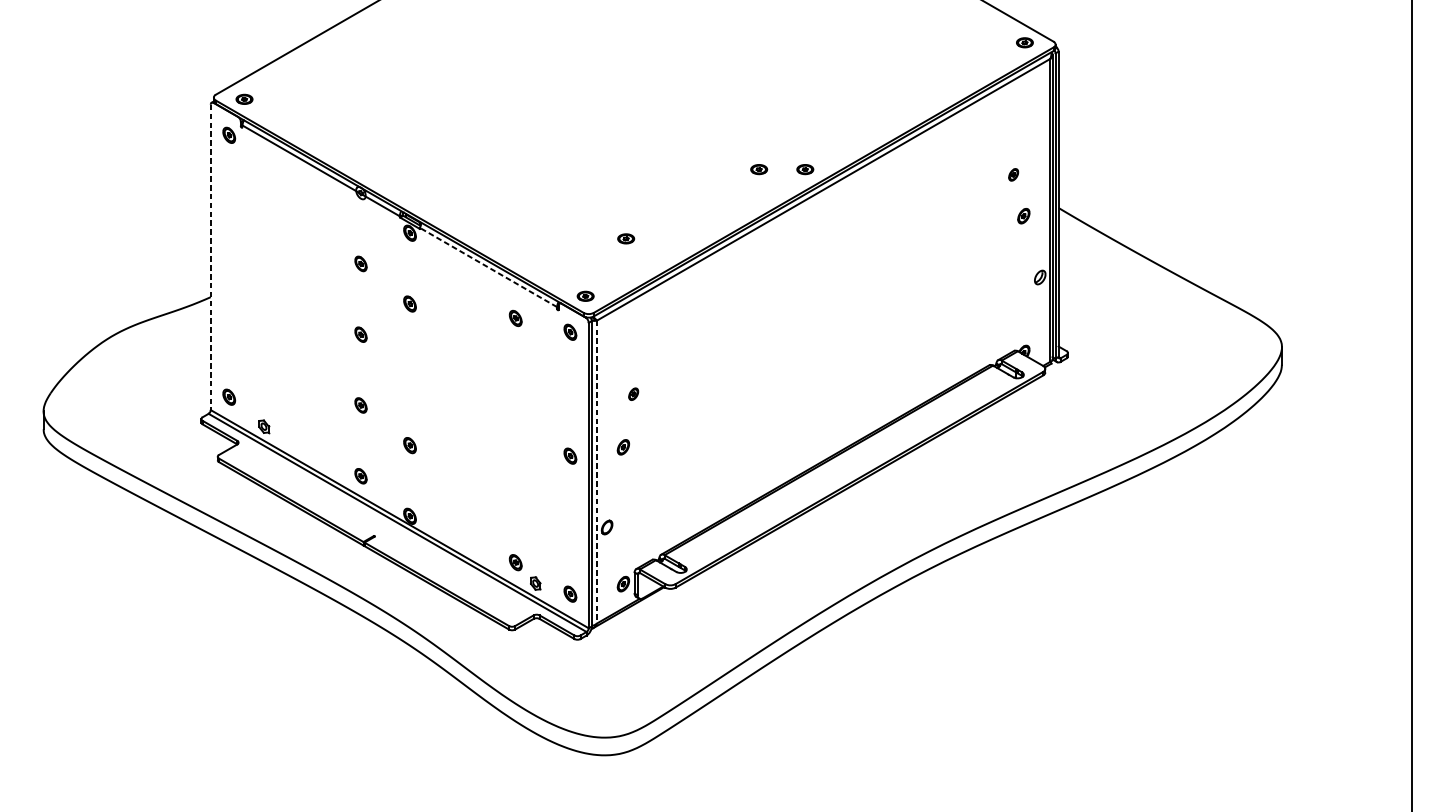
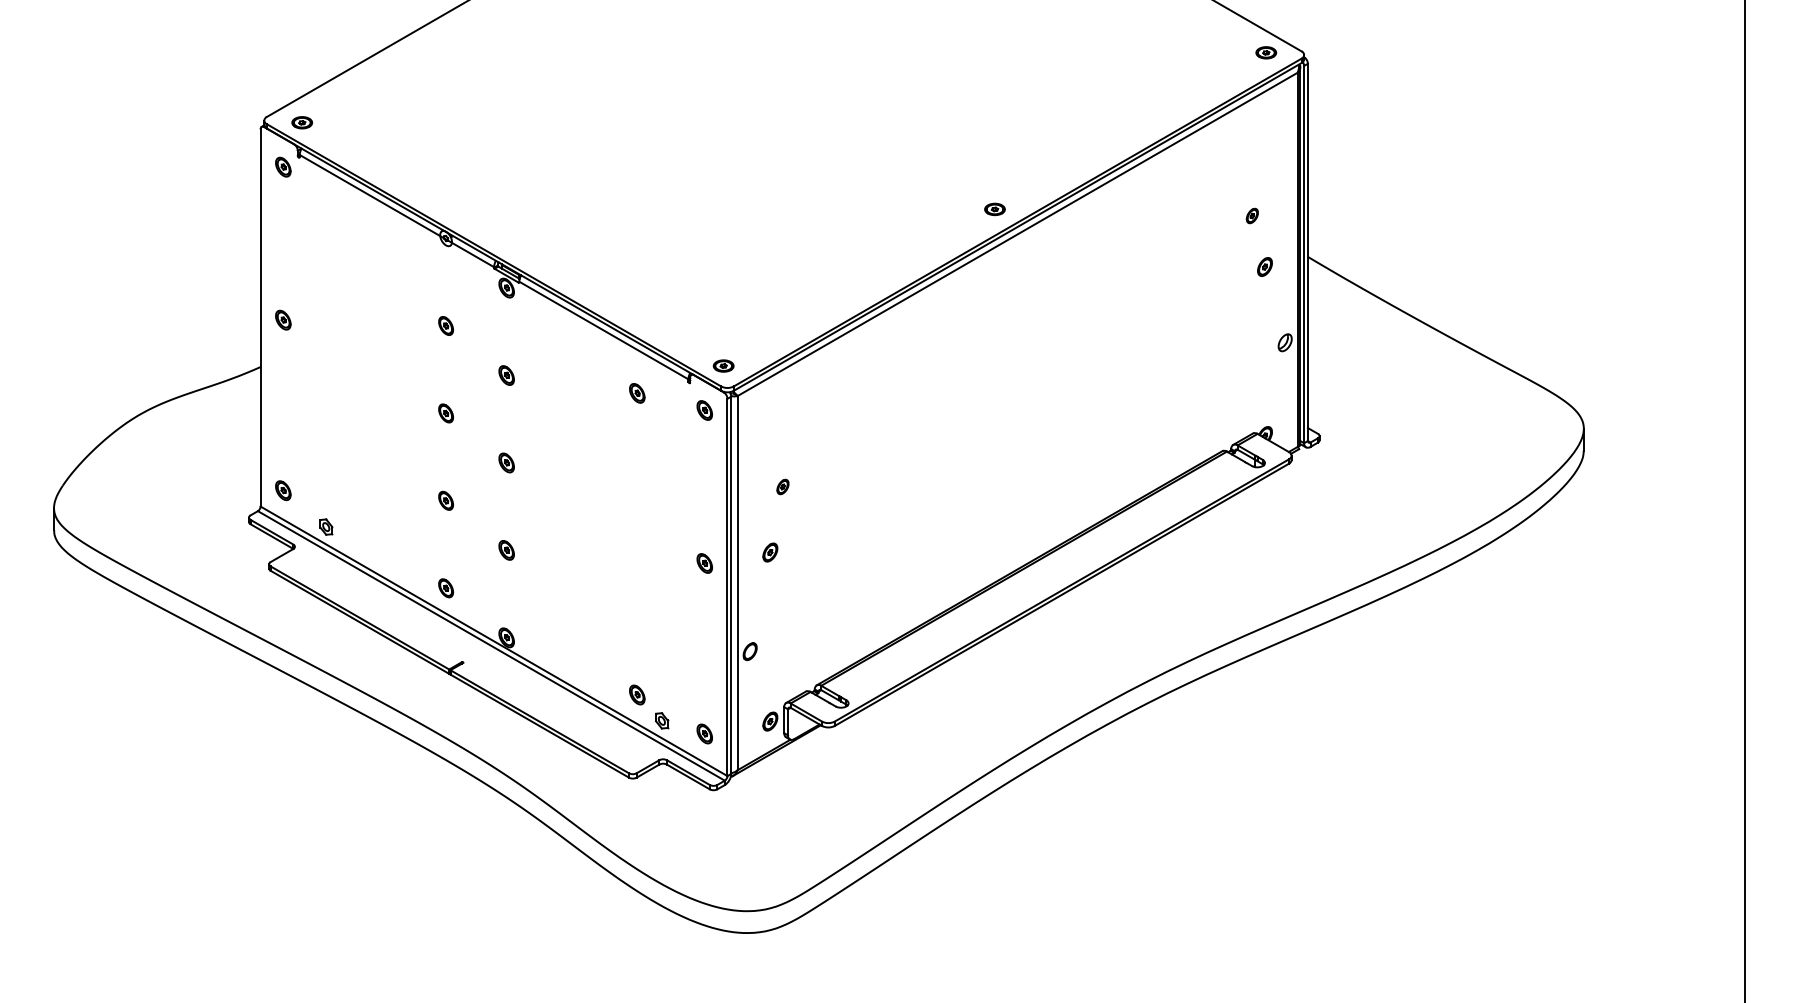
part: (758, 169) -> (937, 209), removed
part: (626, 238) -> (773, 294), removed
line: (210, 257) -> (260, 317), dashed -> solid
part: (229, 258) -> (283, 319), added
line: (488, 267) -> (603, 330), dashed -> solid
part: (409, 374) -> (506, 462), added
line: (596, 472) -> (737, 583), dashed -> solid

